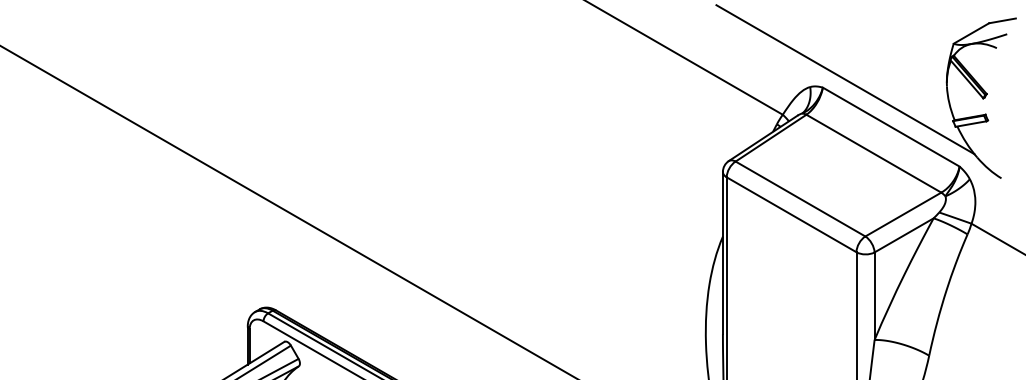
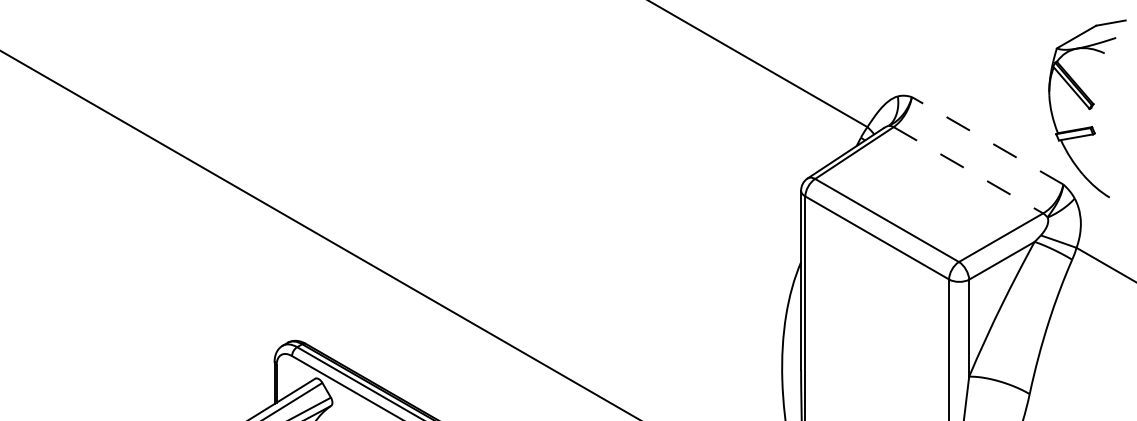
line: (845, 79) -> (936, 88), removed
line: (891, 127) -> (987, 141), solid -> dashed
line: (873, 153) -> (967, 170), solid -> dashed

